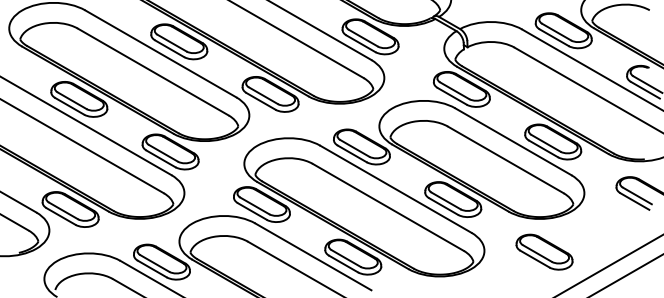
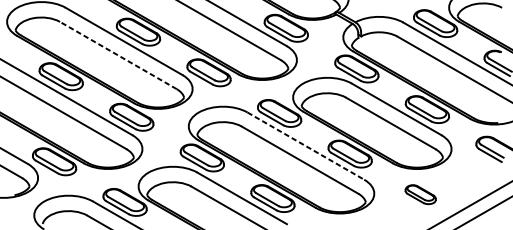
line: (152, 71) -> (117, 55), solid -> dashed
line: (396, 189) -> (306, 146), solid -> dashed
part: (544, 251) -> (420, 194), size x0.7

